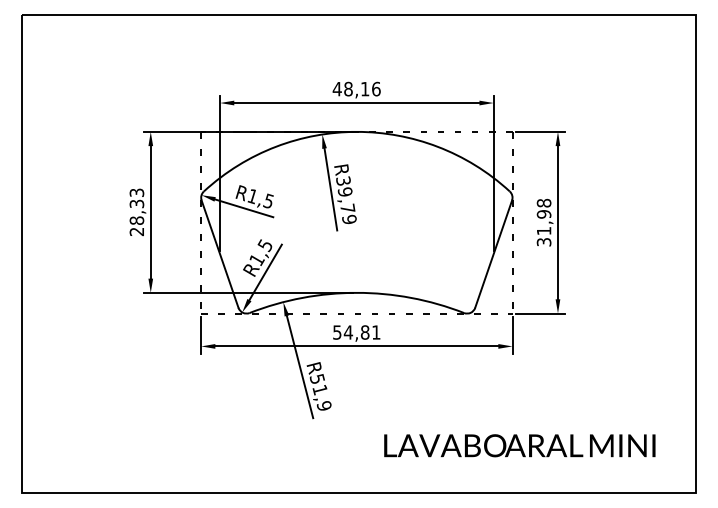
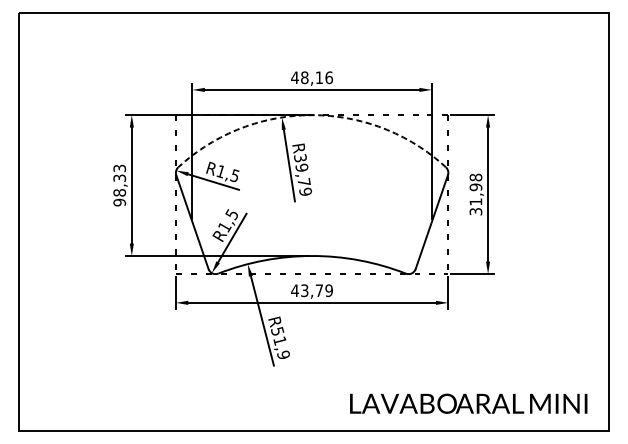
arc: (356, 131) -> (311, 114), solid -> dashed
text: (136, 231) -> (119, 202), 28,33 -> 98,33
text: (356, 332) -> (311, 290), 54,81 -> 43,79
text: (519, 445) -> (468, 403), moved

